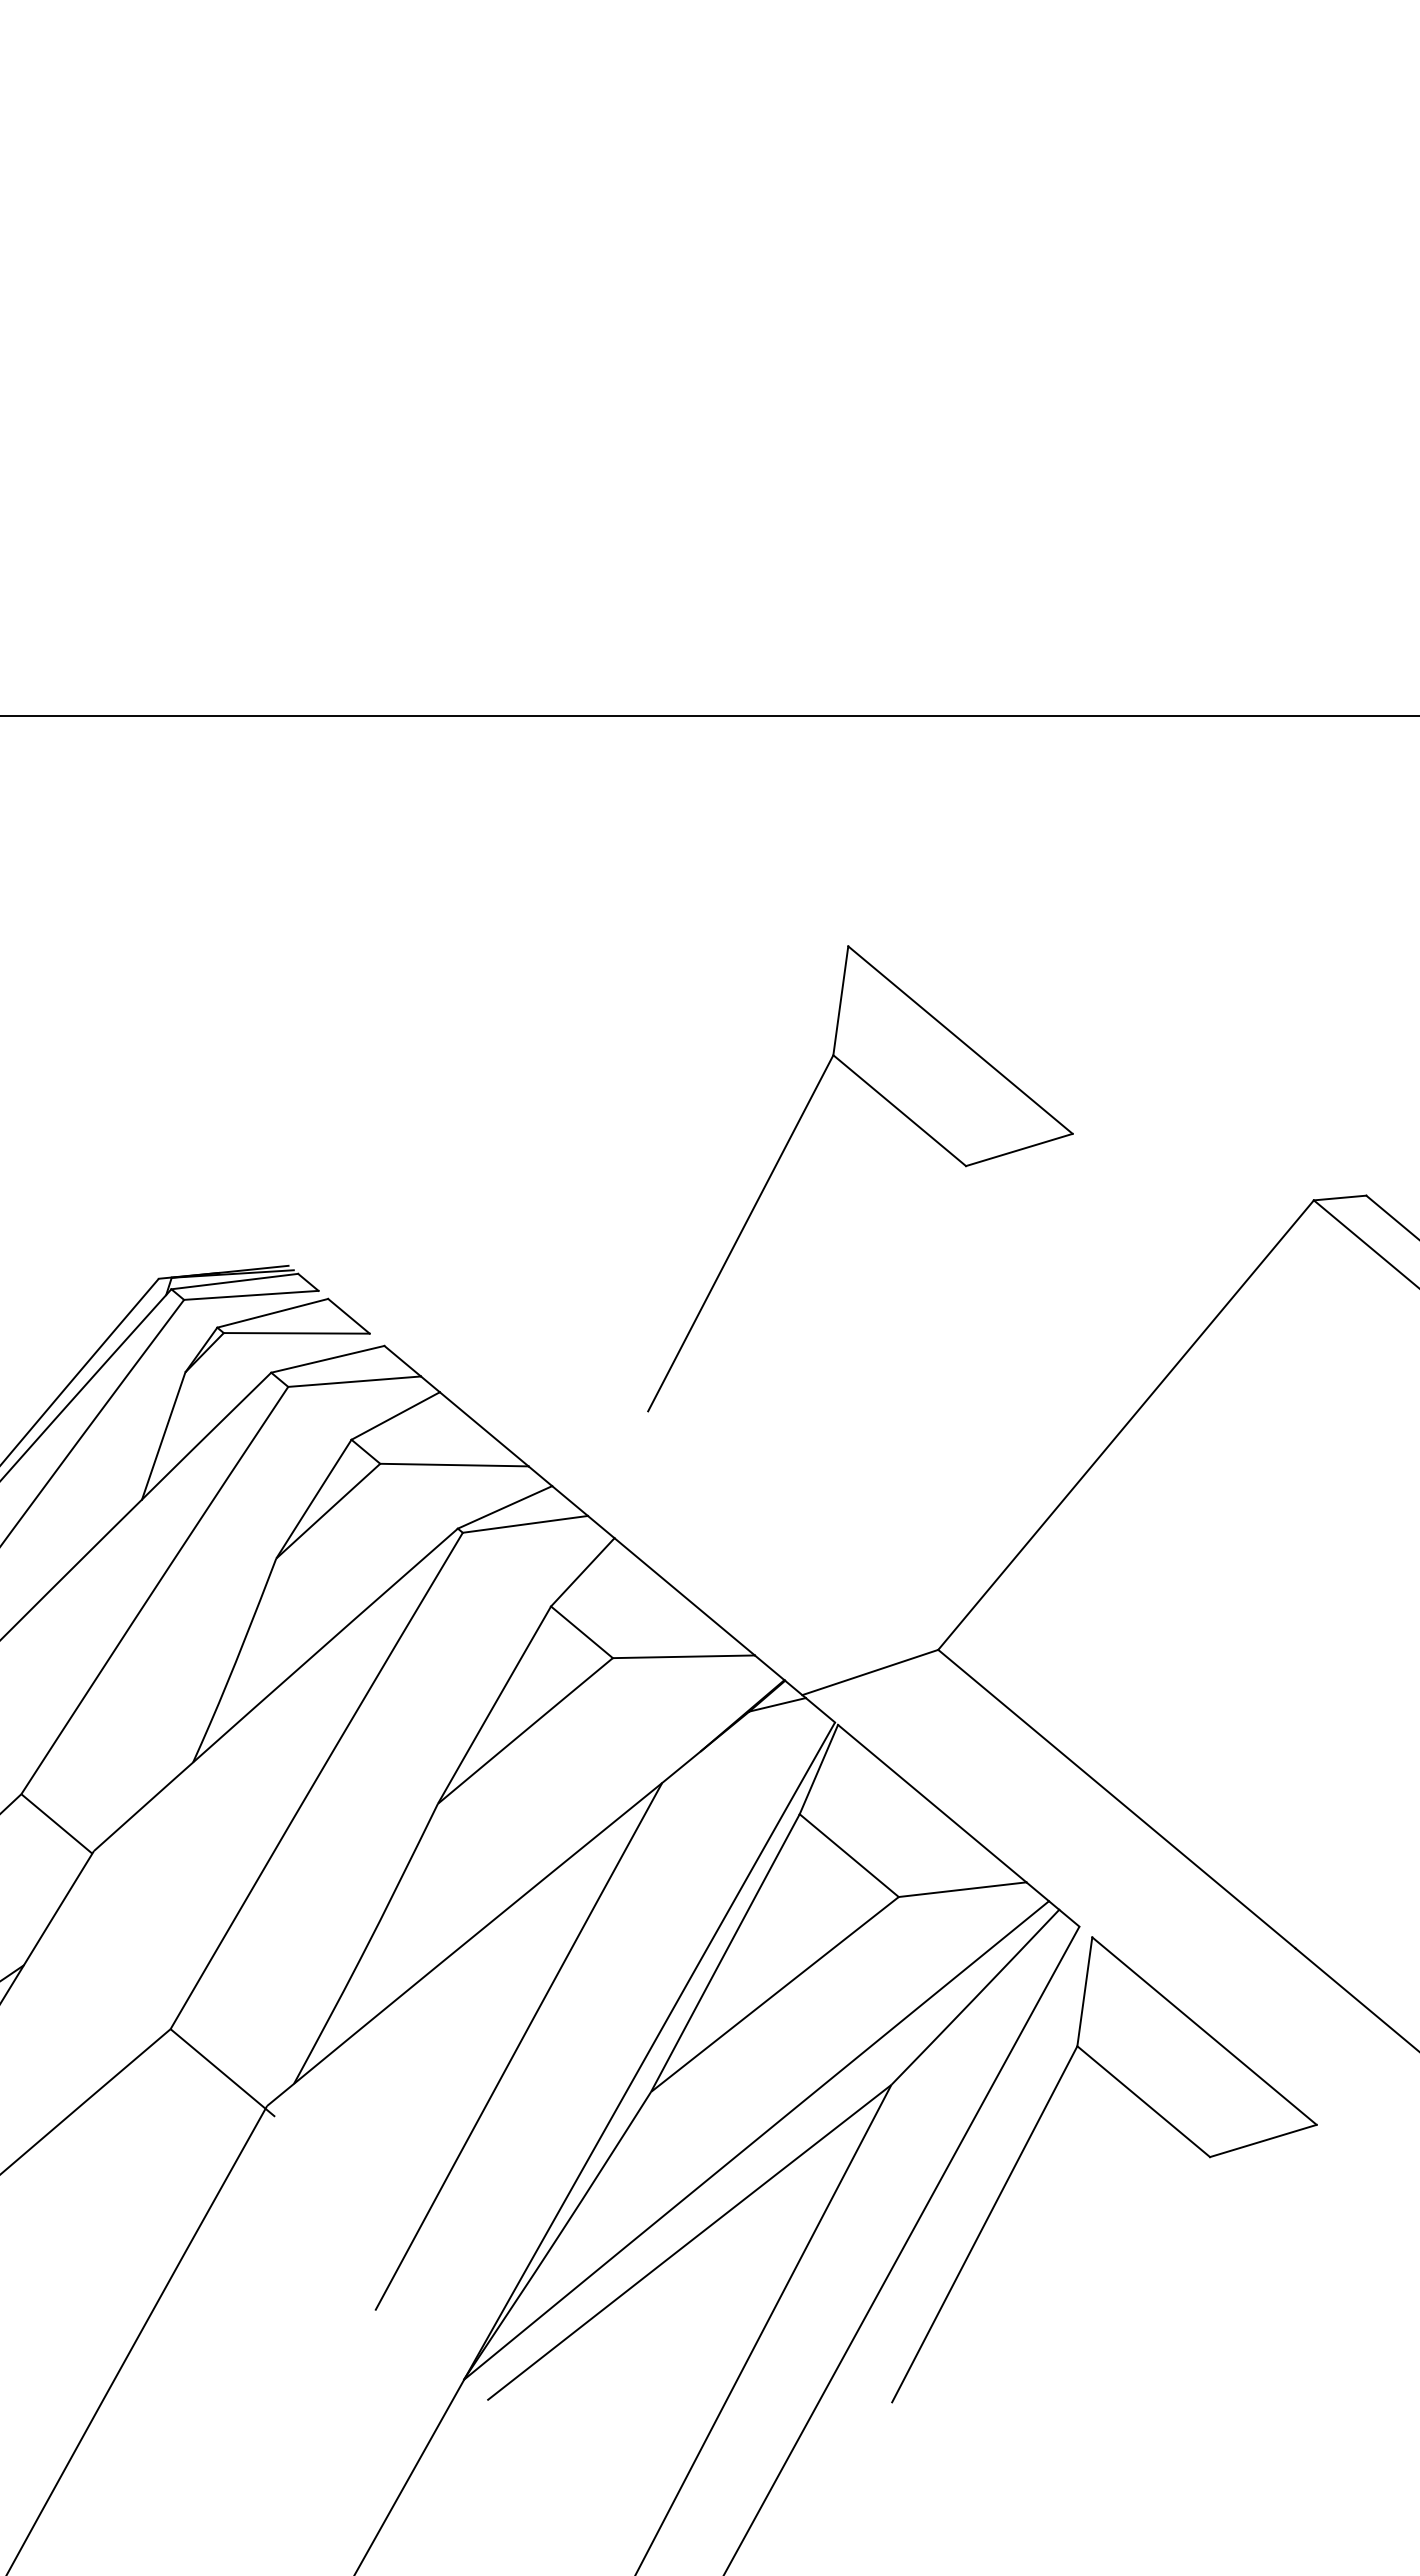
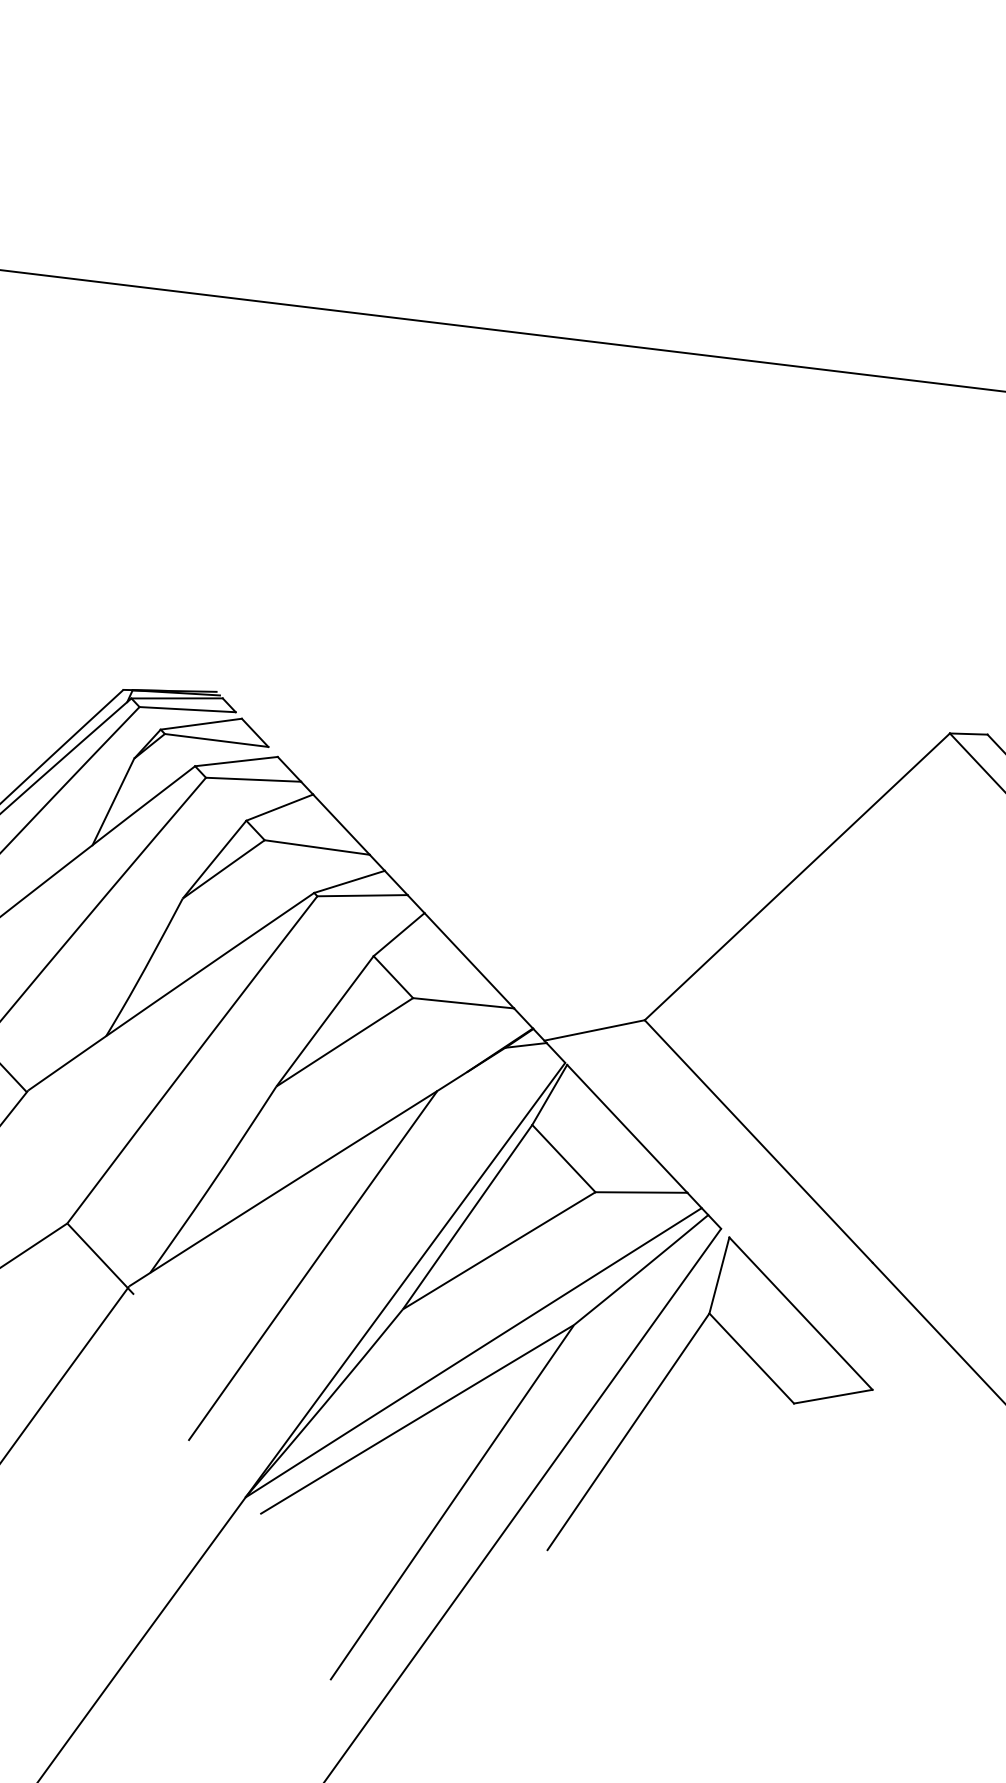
part: (909, 1120) -> (669, 642), removed

